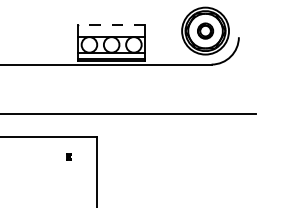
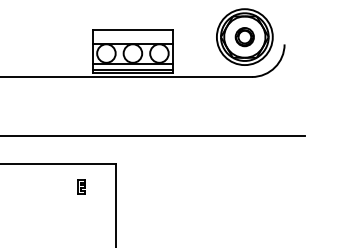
line: (111, 25) -> (132, 30), dashed -> solid
part: (68, 156) -> (81, 186), size x1.67

